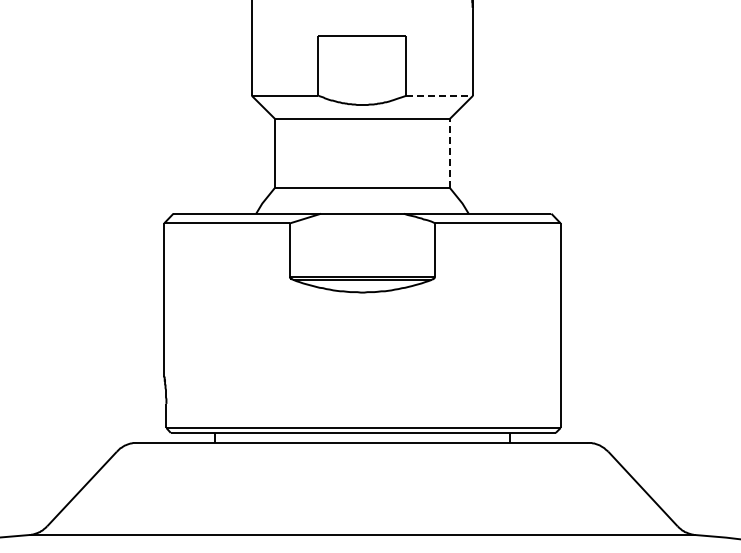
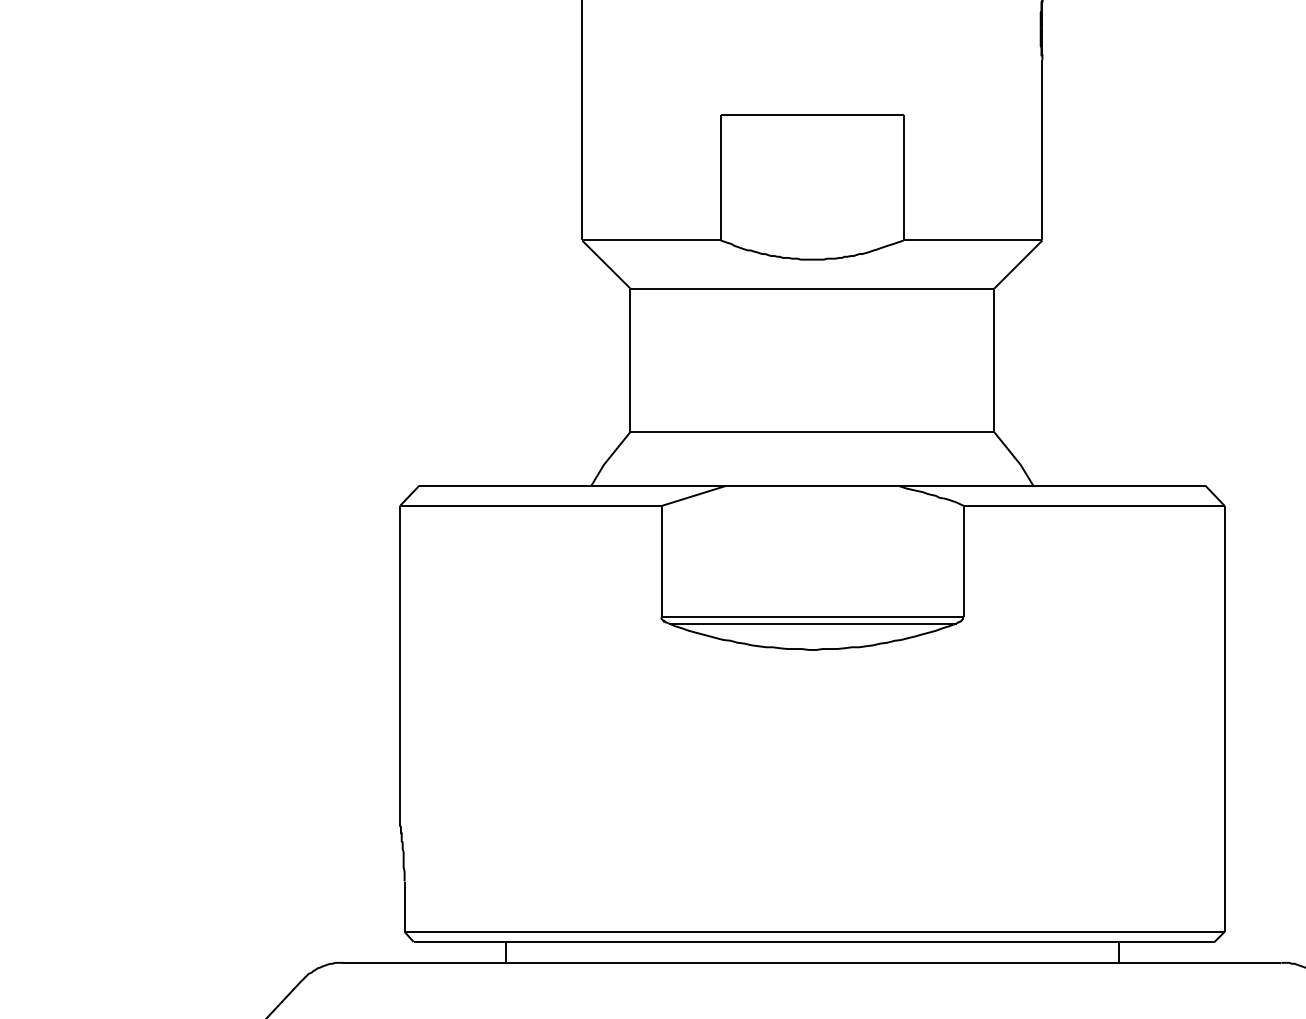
line: (440, 95) -> (974, 239), dashed -> solid
line: (449, 152) -> (993, 358), dashed -> solid

